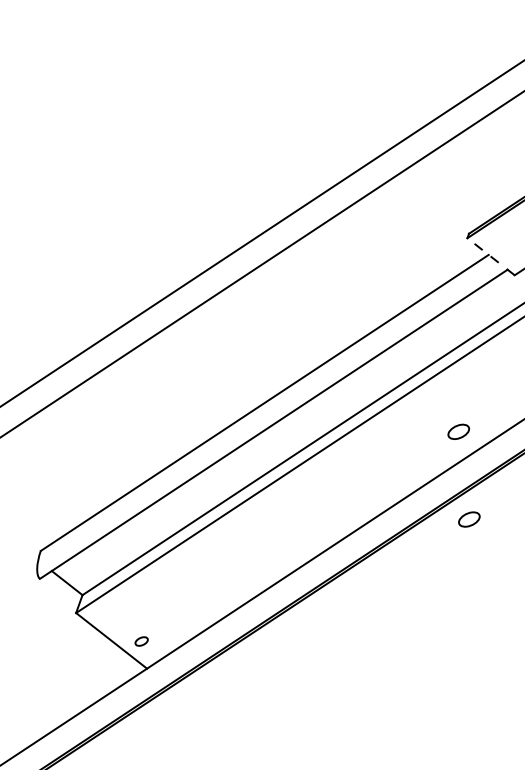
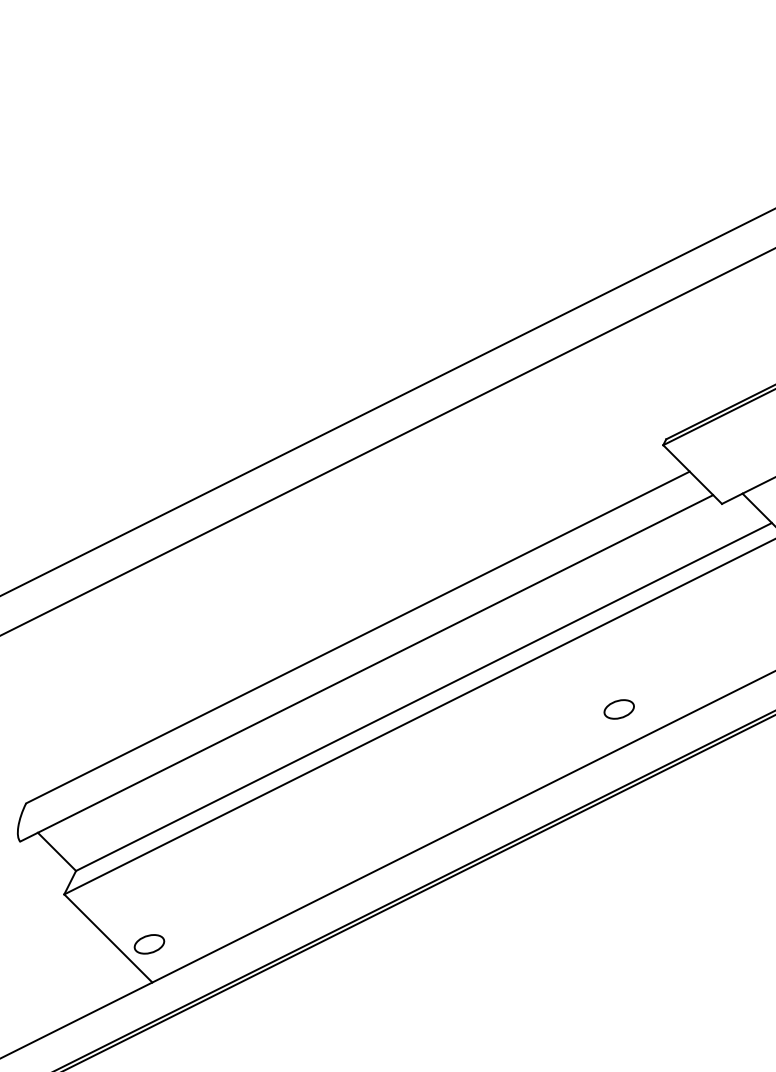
line: (490, 256) -> (692, 474), dashed -> solid
part: (468, 519) -> (618, 831), removed
part: (141, 641) -> (149, 944), size x1.67

